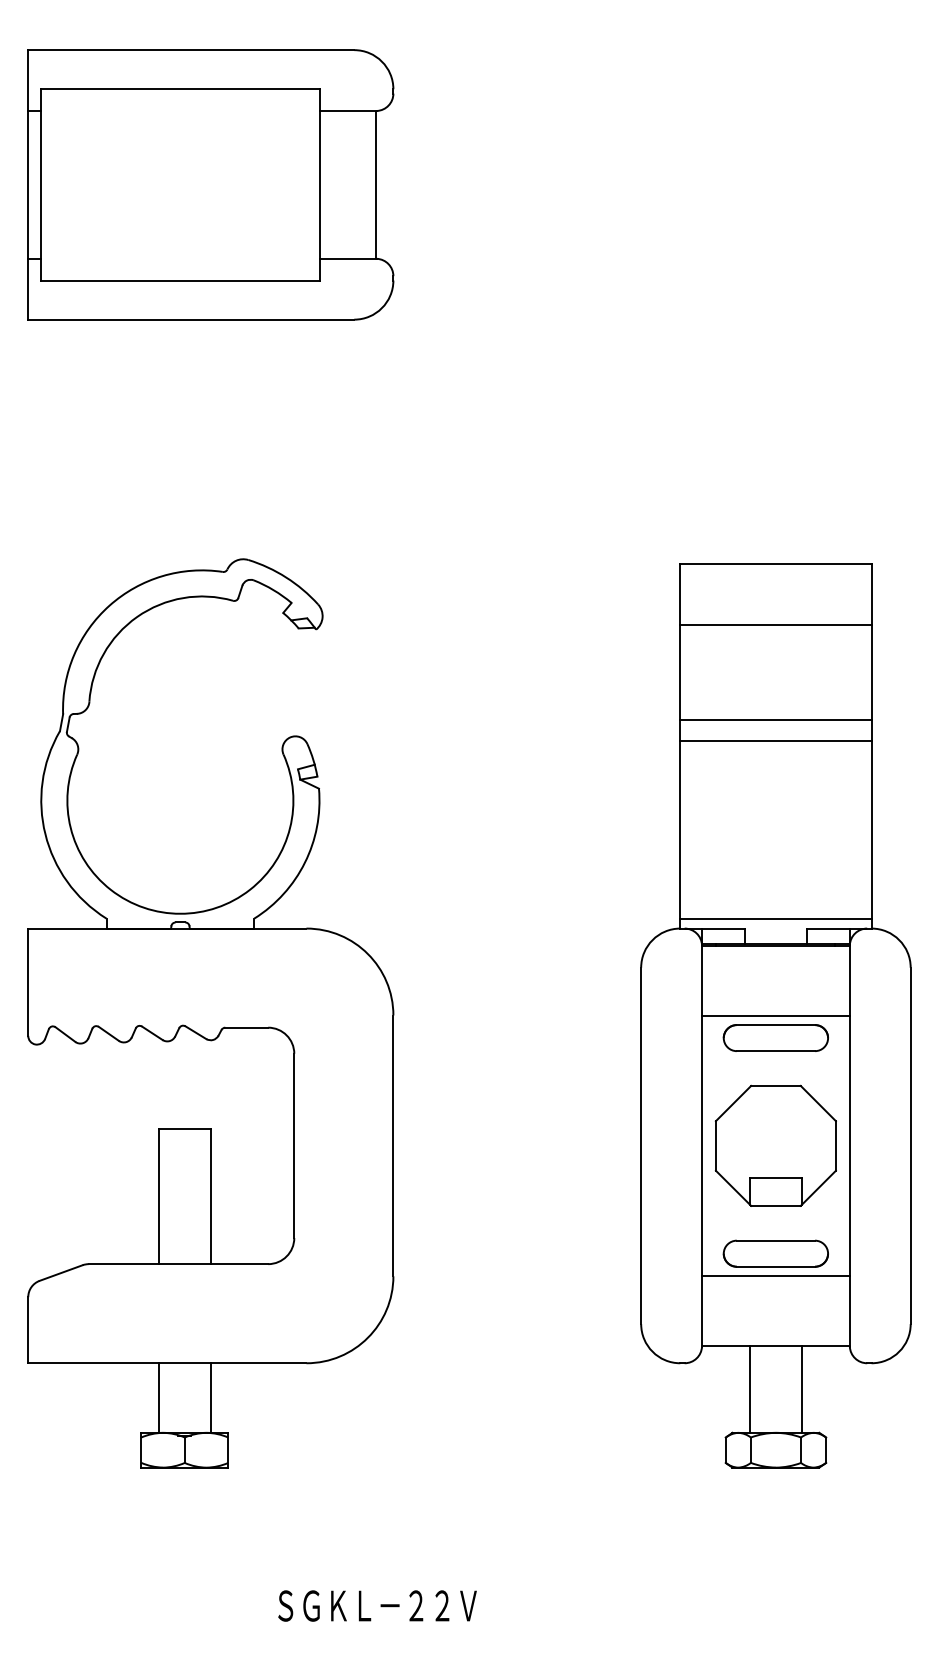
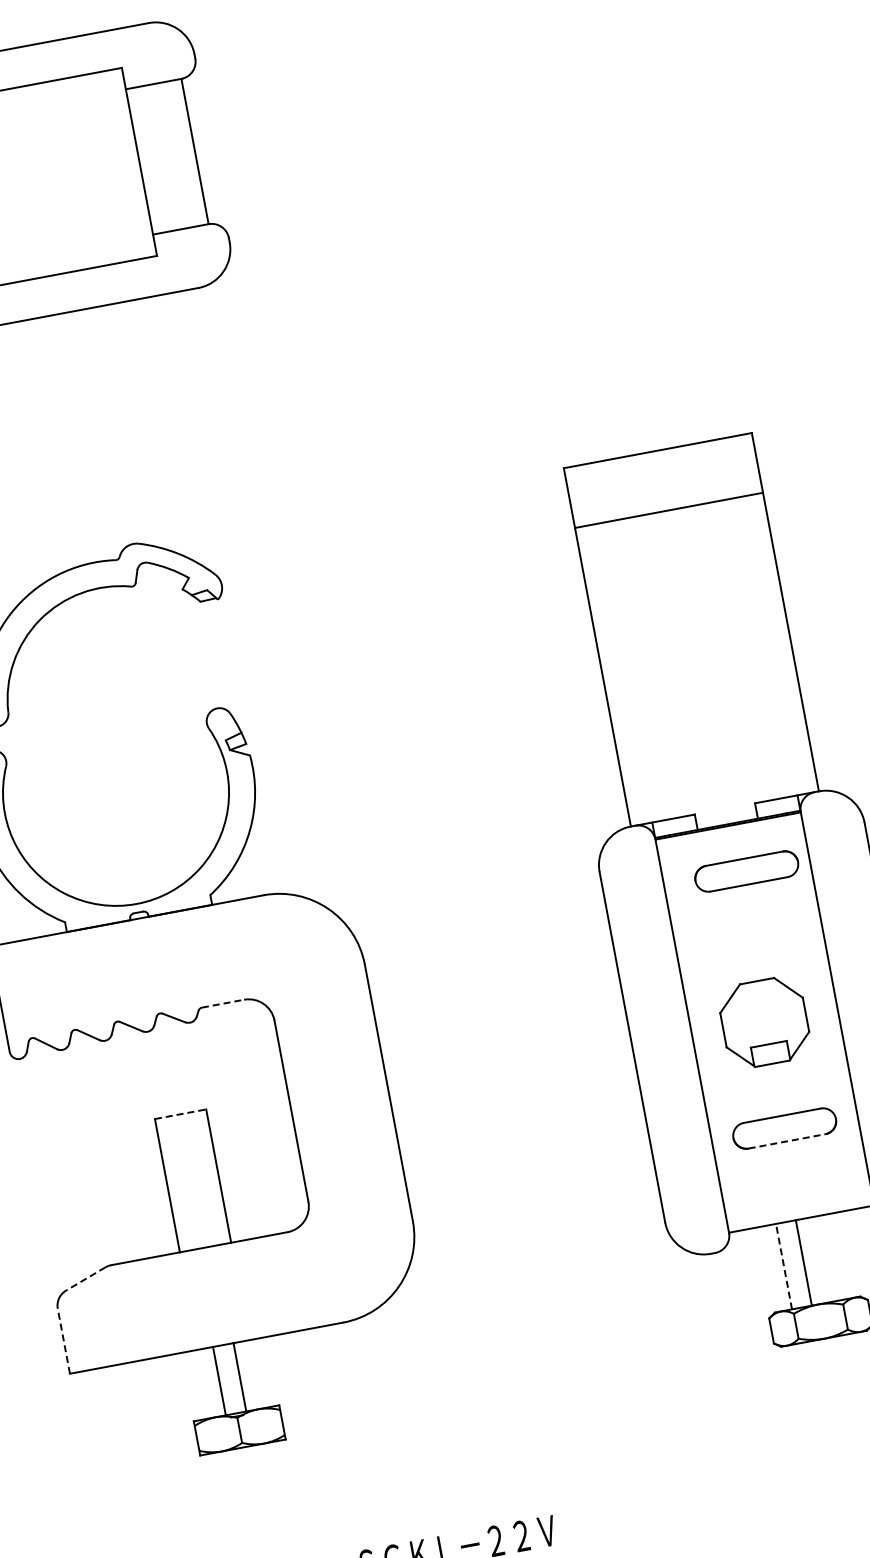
line: (775, 719) -> (686, 603), removed
line: (775, 741) -> (690, 625), removed
line: (775, 918) -> (722, 799), removed
line: (775, 1015) -> (740, 894), removed
line: (247, 1027) -> (223, 1003), solid -> dashed
part: (775, 1037) -> (746, 871), moved
line: (185, 1128) -> (181, 1114), solid -> dashed
part: (775, 1145) -> (764, 1022), size x0.7
line: (776, 1266) -> (787, 1141), solid -> dashed
line: (61, 1273) -> (86, 1279), solid -> dashed
line: (775, 1276) -> (788, 1151), removed
line: (28, 1329) -> (63, 1340), solid -> dashed
line: (749, 1388) -> (783, 1265), solid -> dashed
line: (802, 1388) -> (804, 1262), moved
line: (158, 1397) -> (239, 1376), moved
line: (210, 1397) -> (219, 1380), moved

